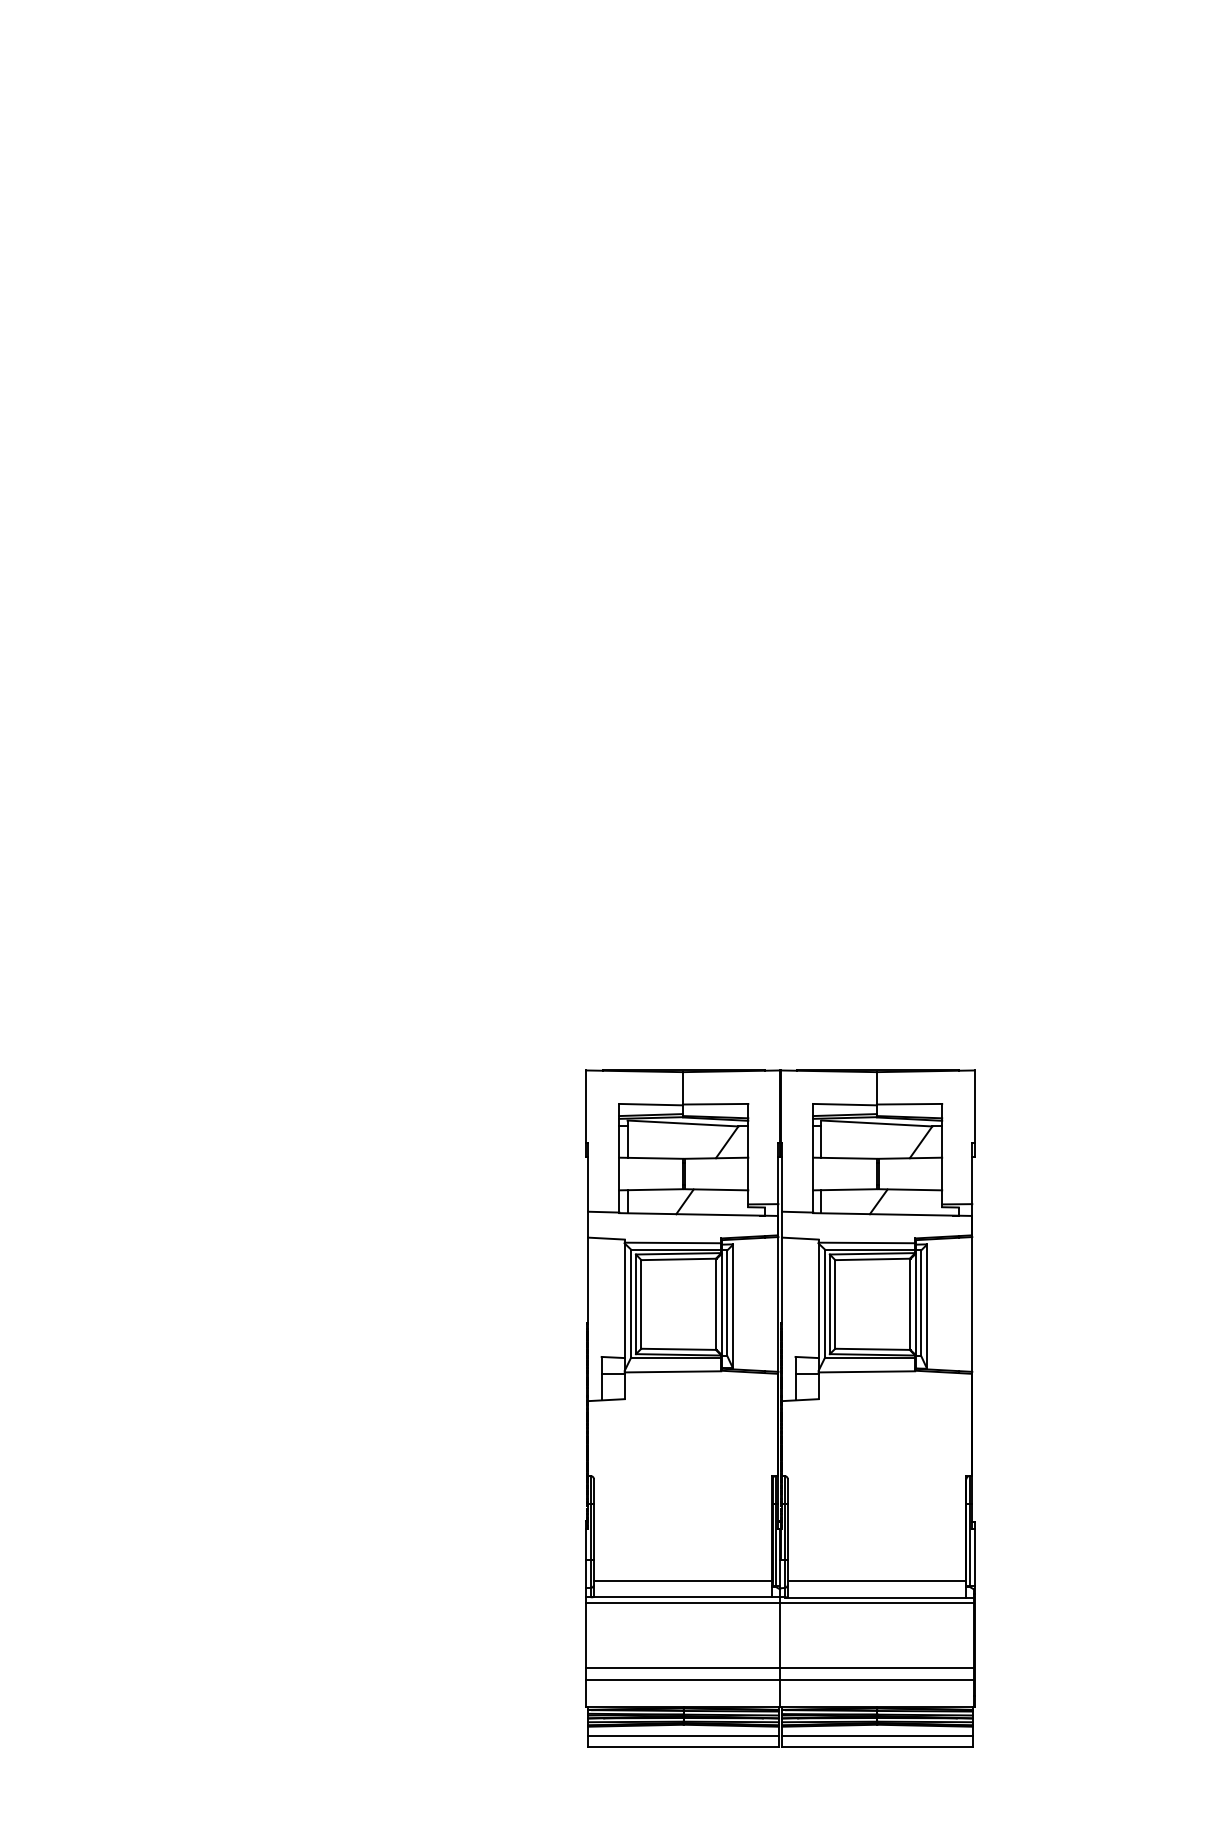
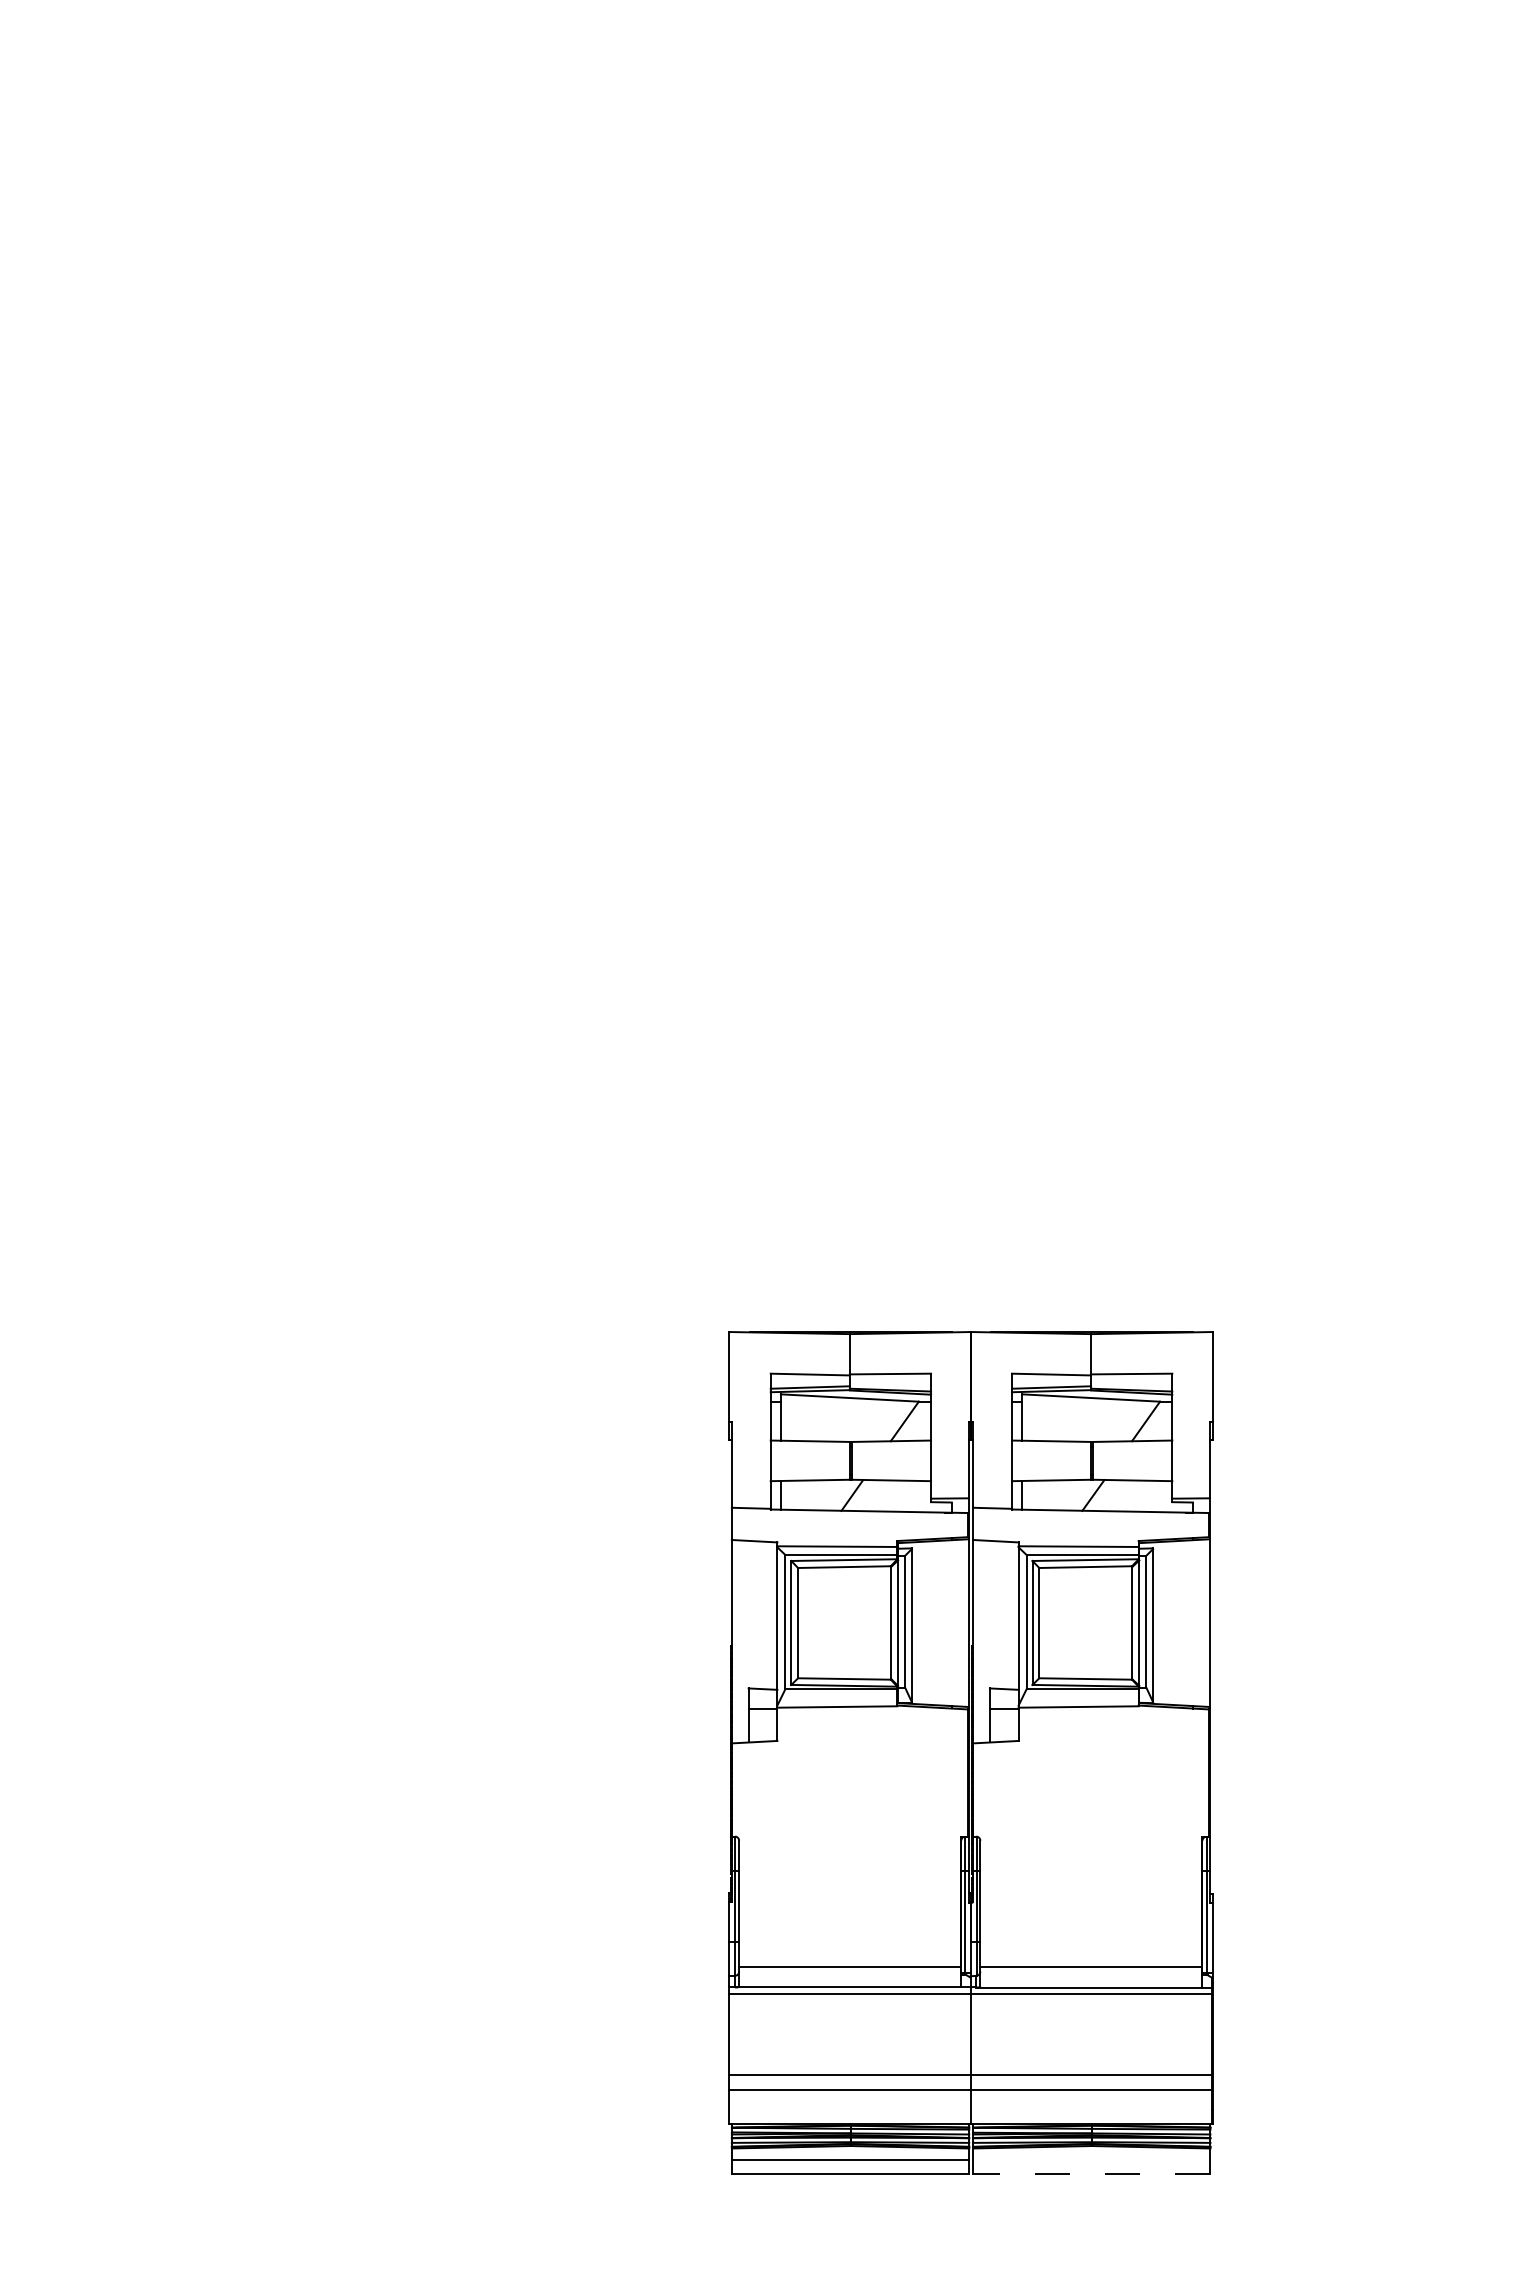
line: (877, 1736) -> (1091, 2160), removed
line: (876, 1746) -> (1090, 2173), solid -> dashed

